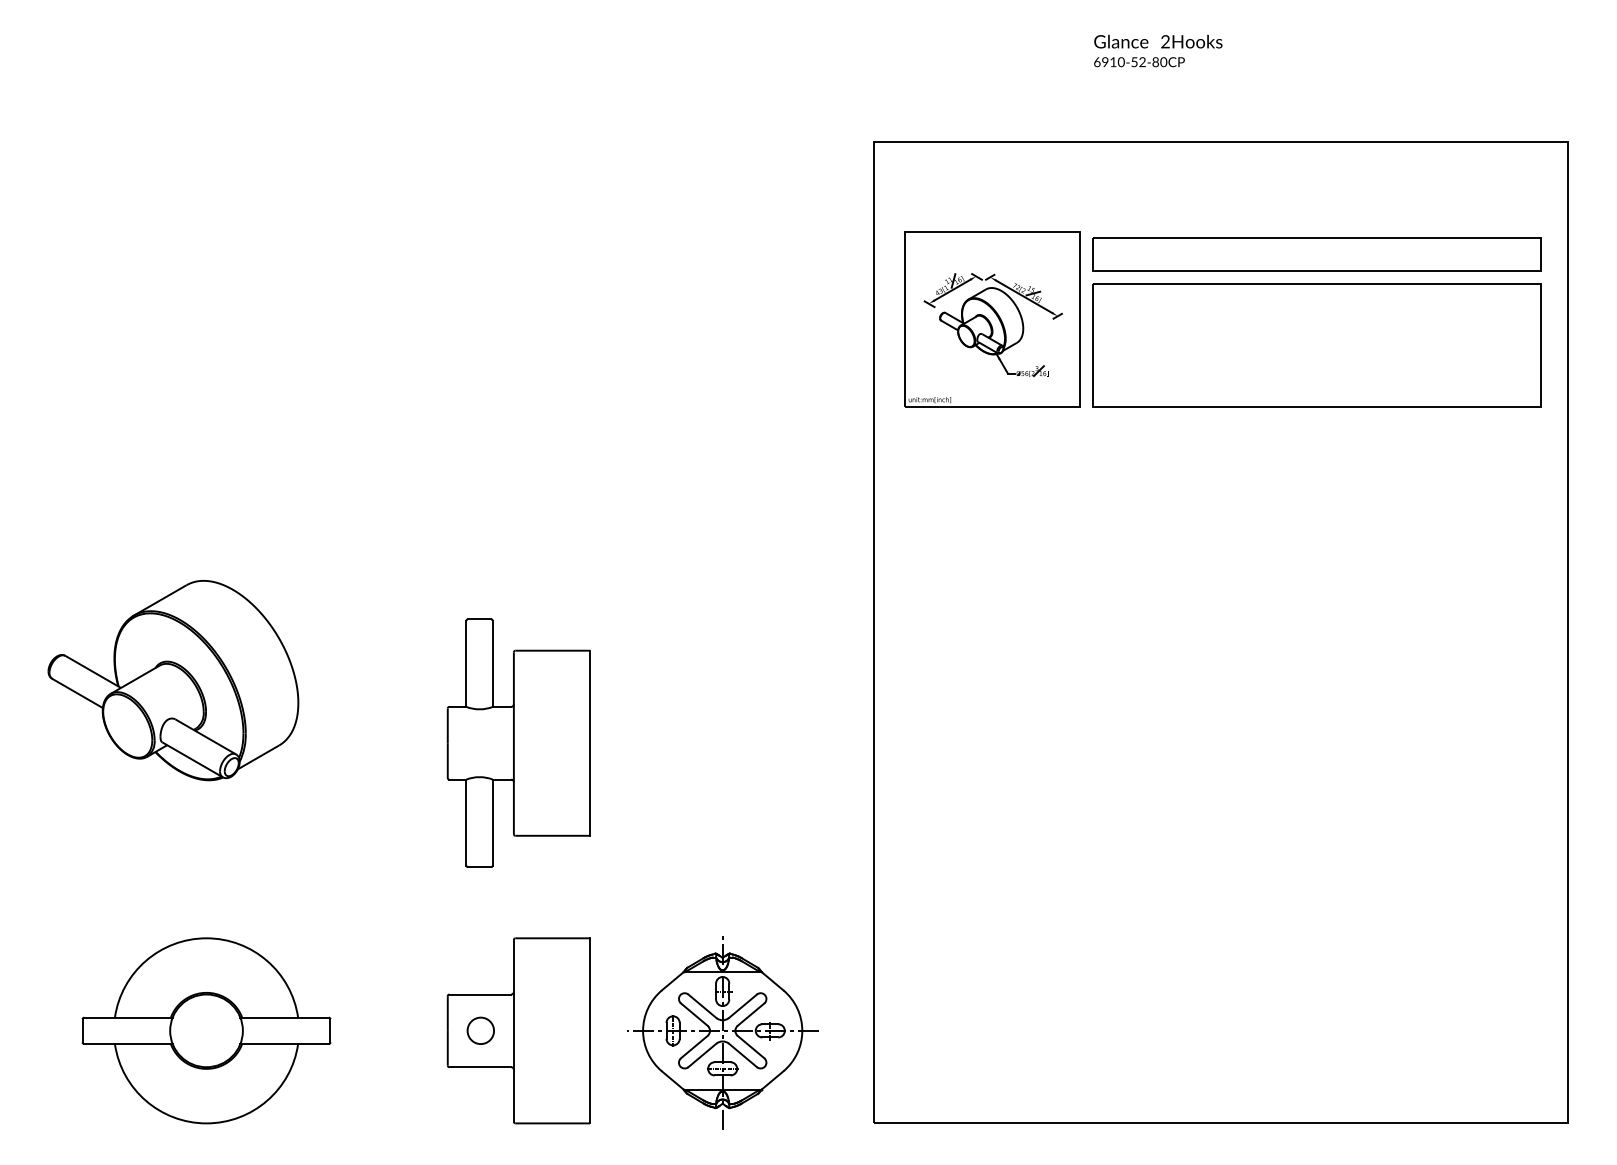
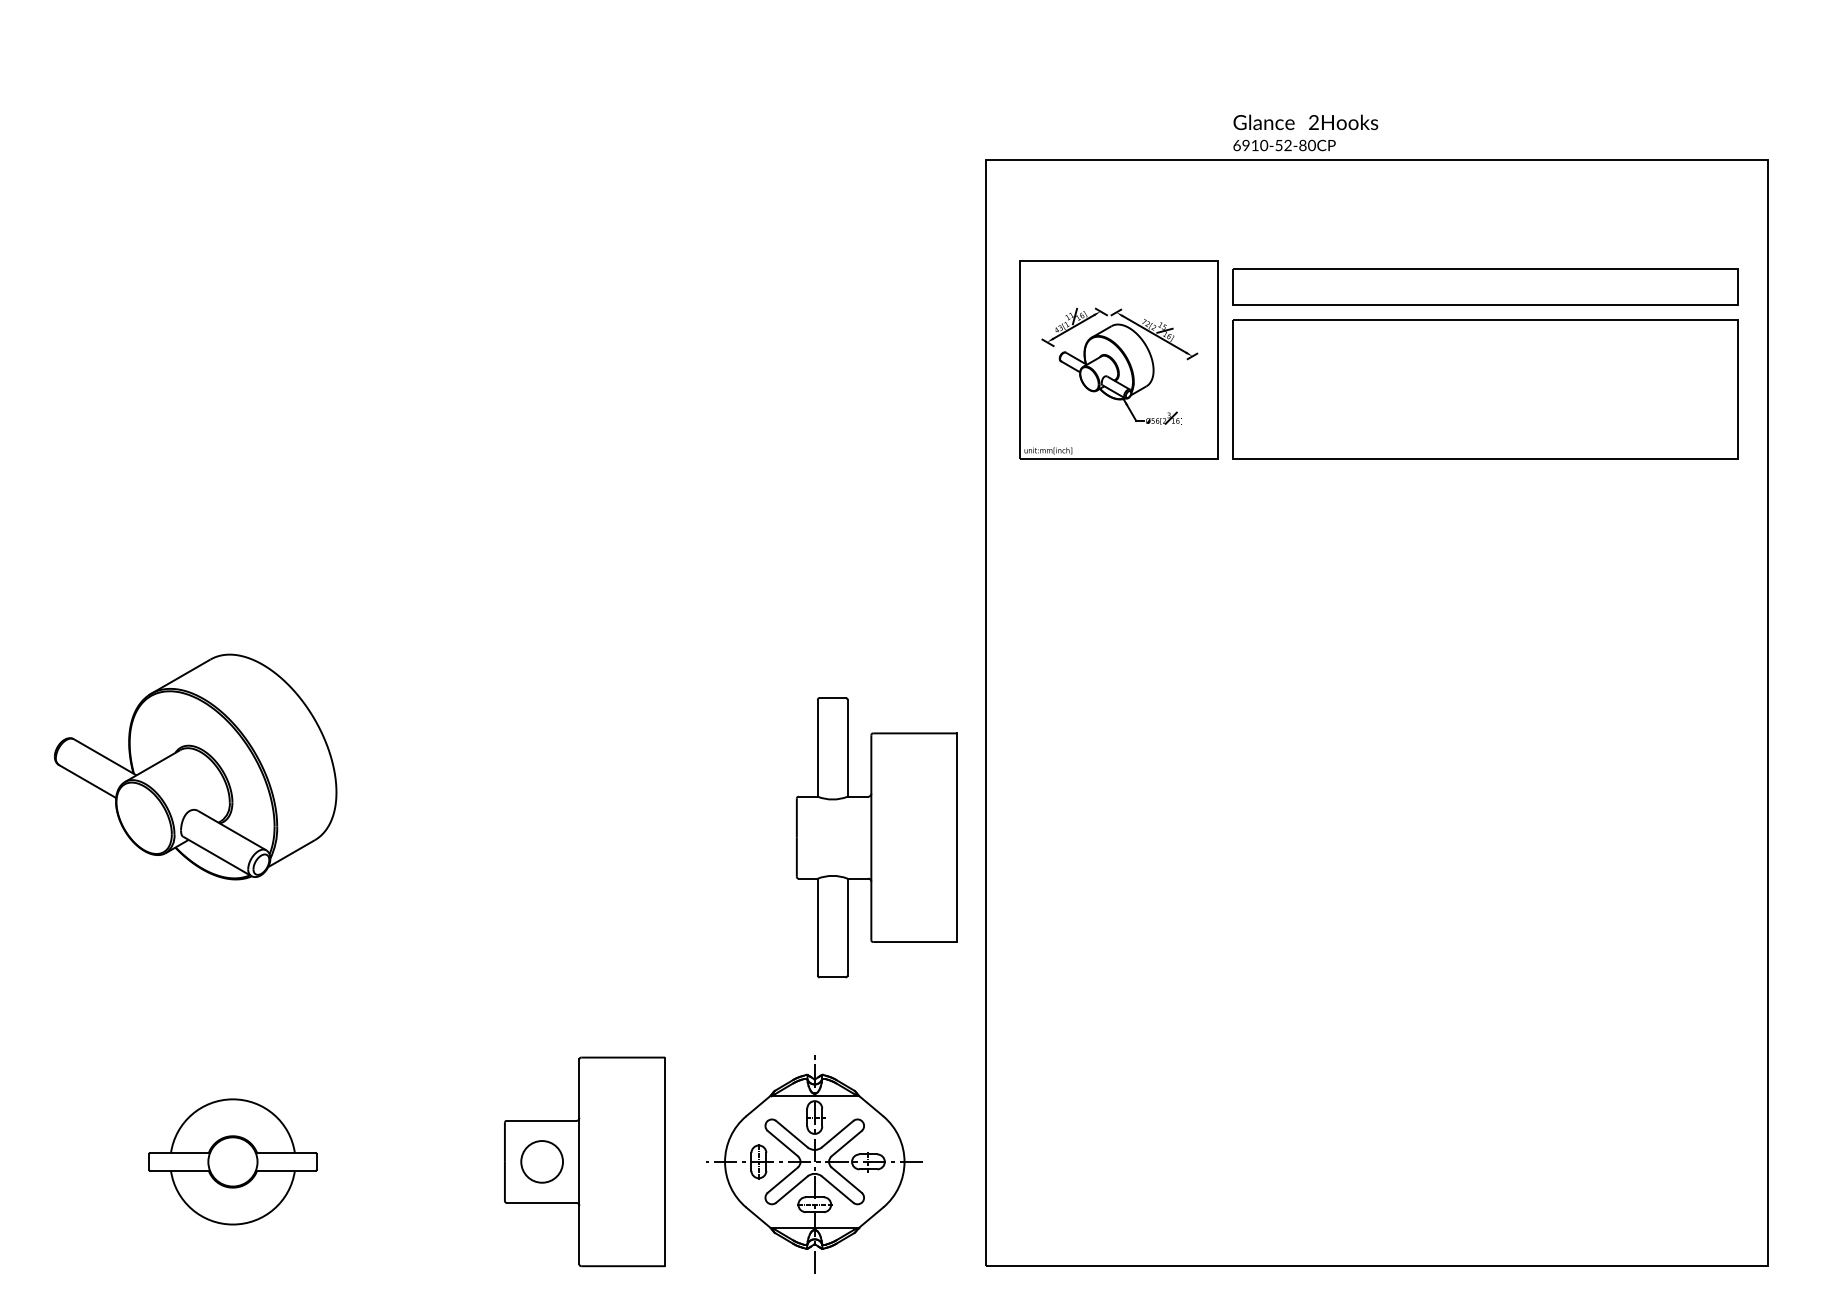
text: (1158, 50) -> (1306, 132), moved
part: (518, 742) -> (876, 836), moved
part: (206, 1030) -> (232, 1161), size x0.6
circle: (480, 1030) -> (541, 1161), size x1.4

